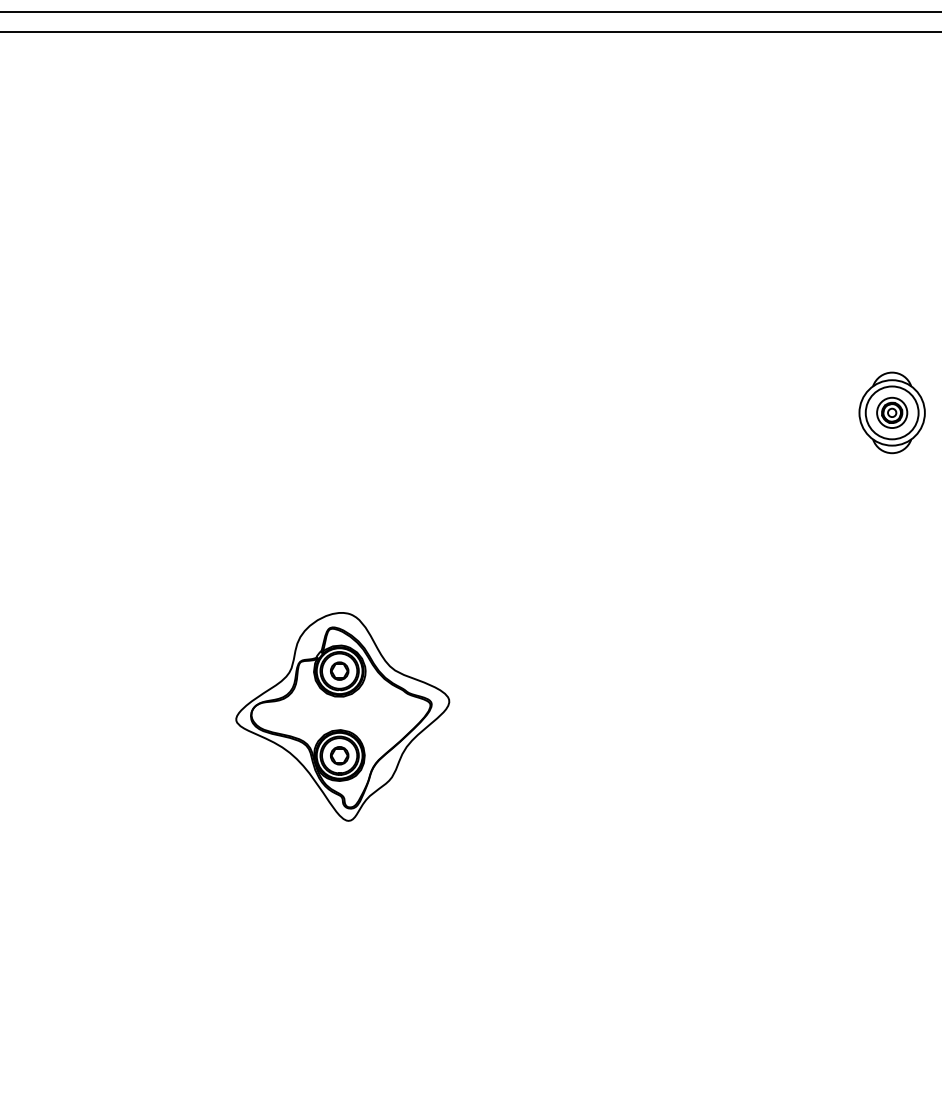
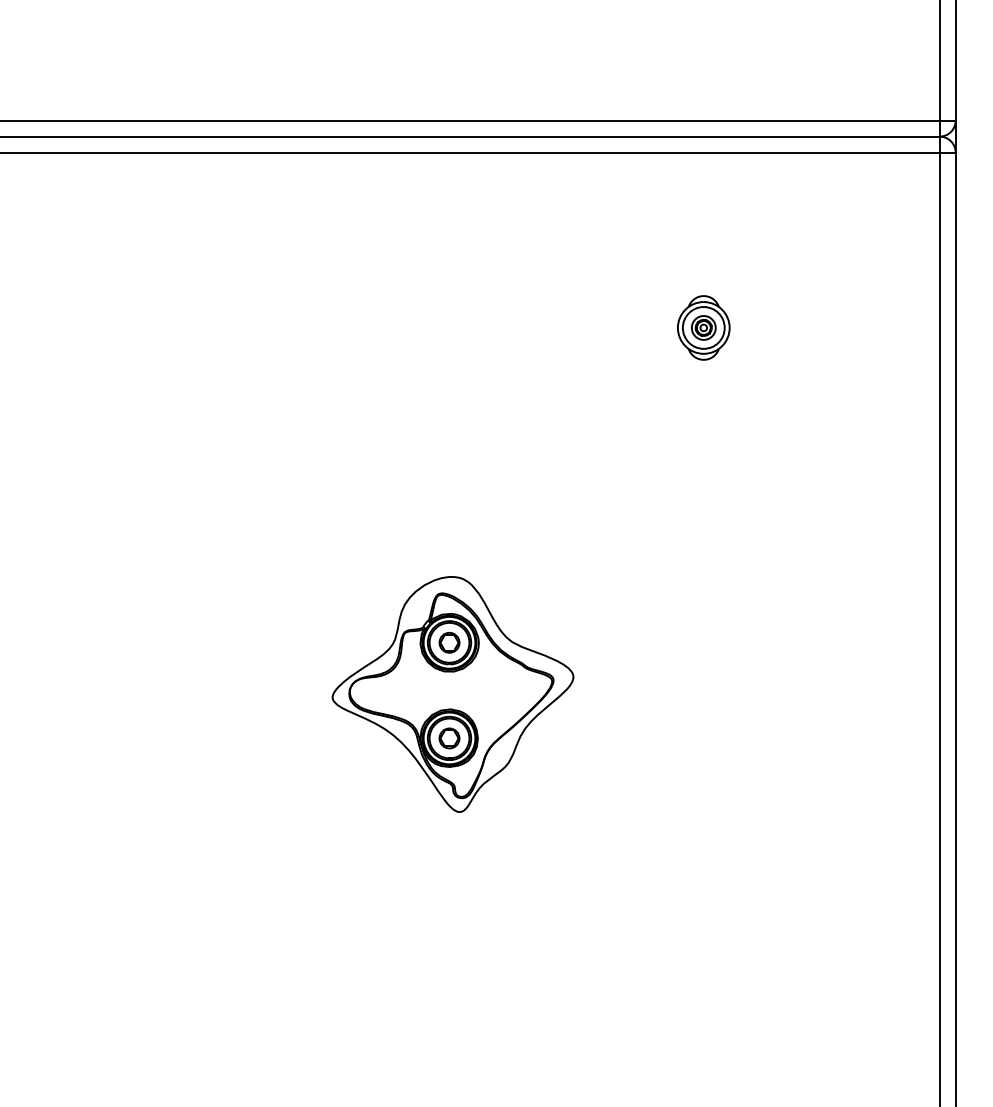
part: (891, 412) -> (703, 327), moved
part: (342, 716) -> (452, 694), size x1.43

